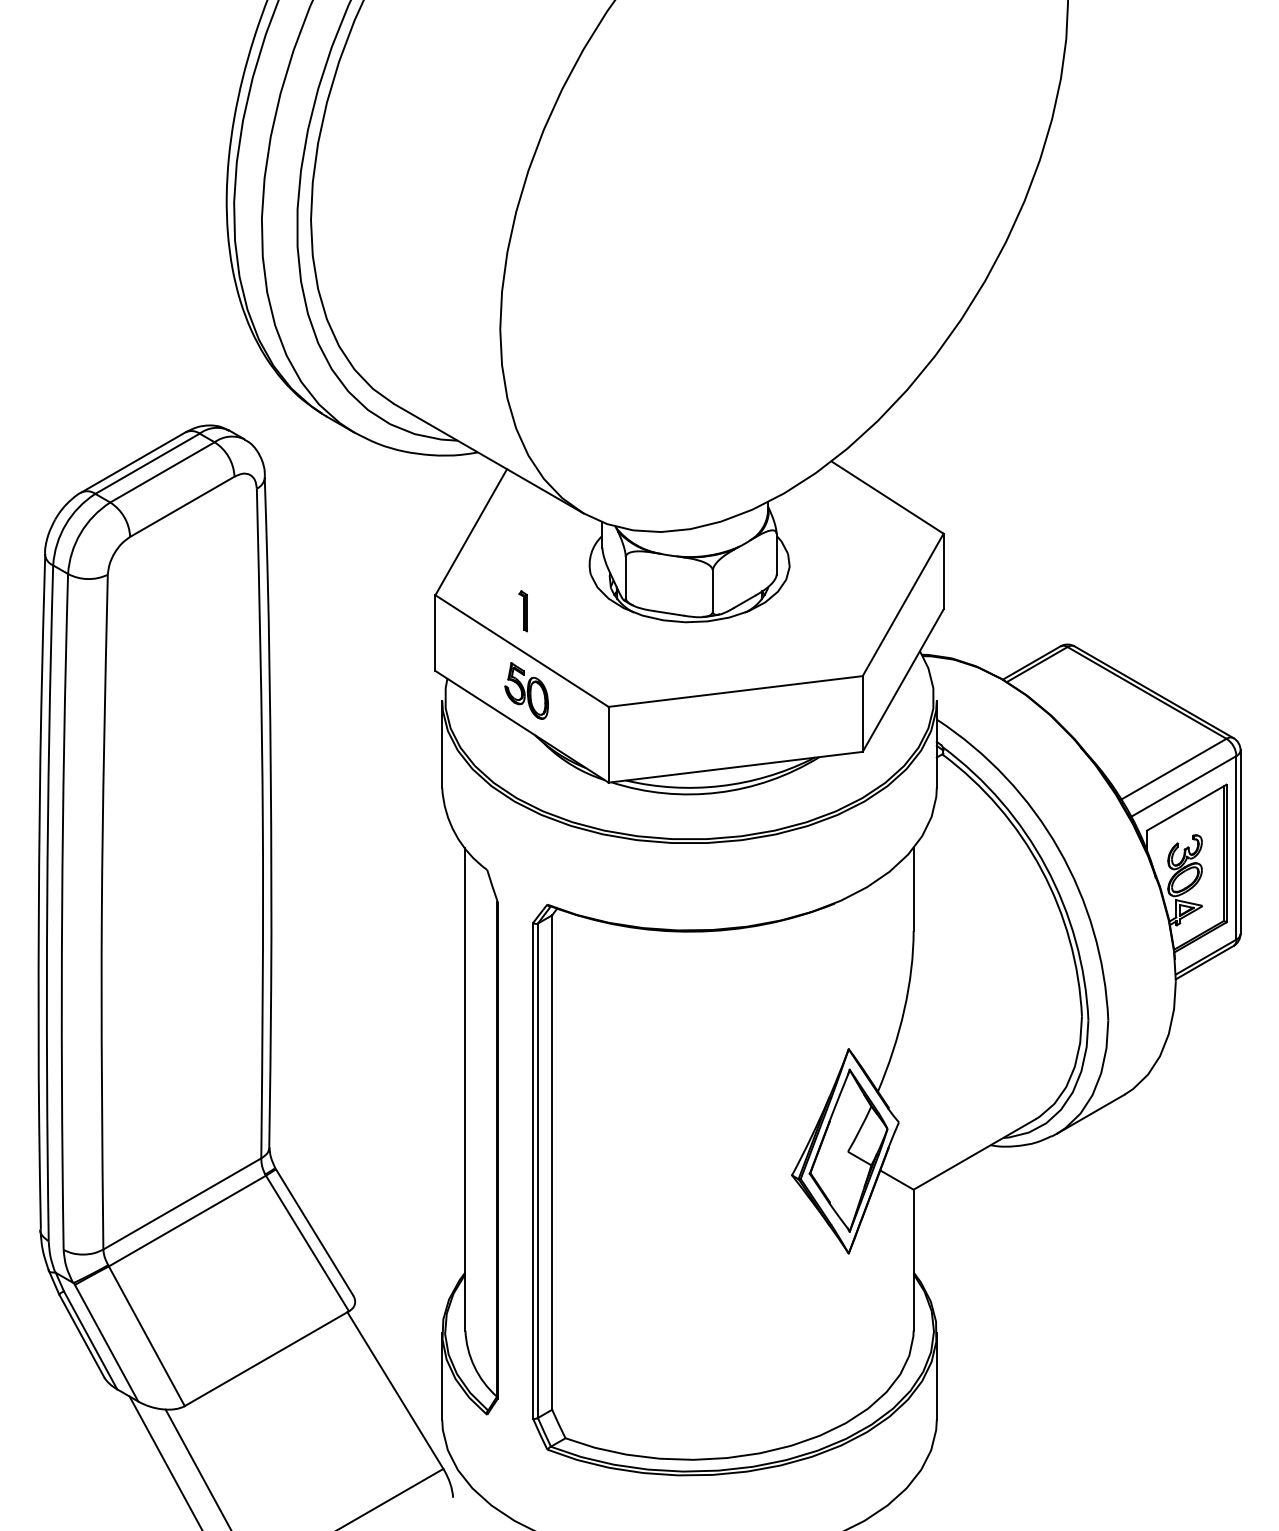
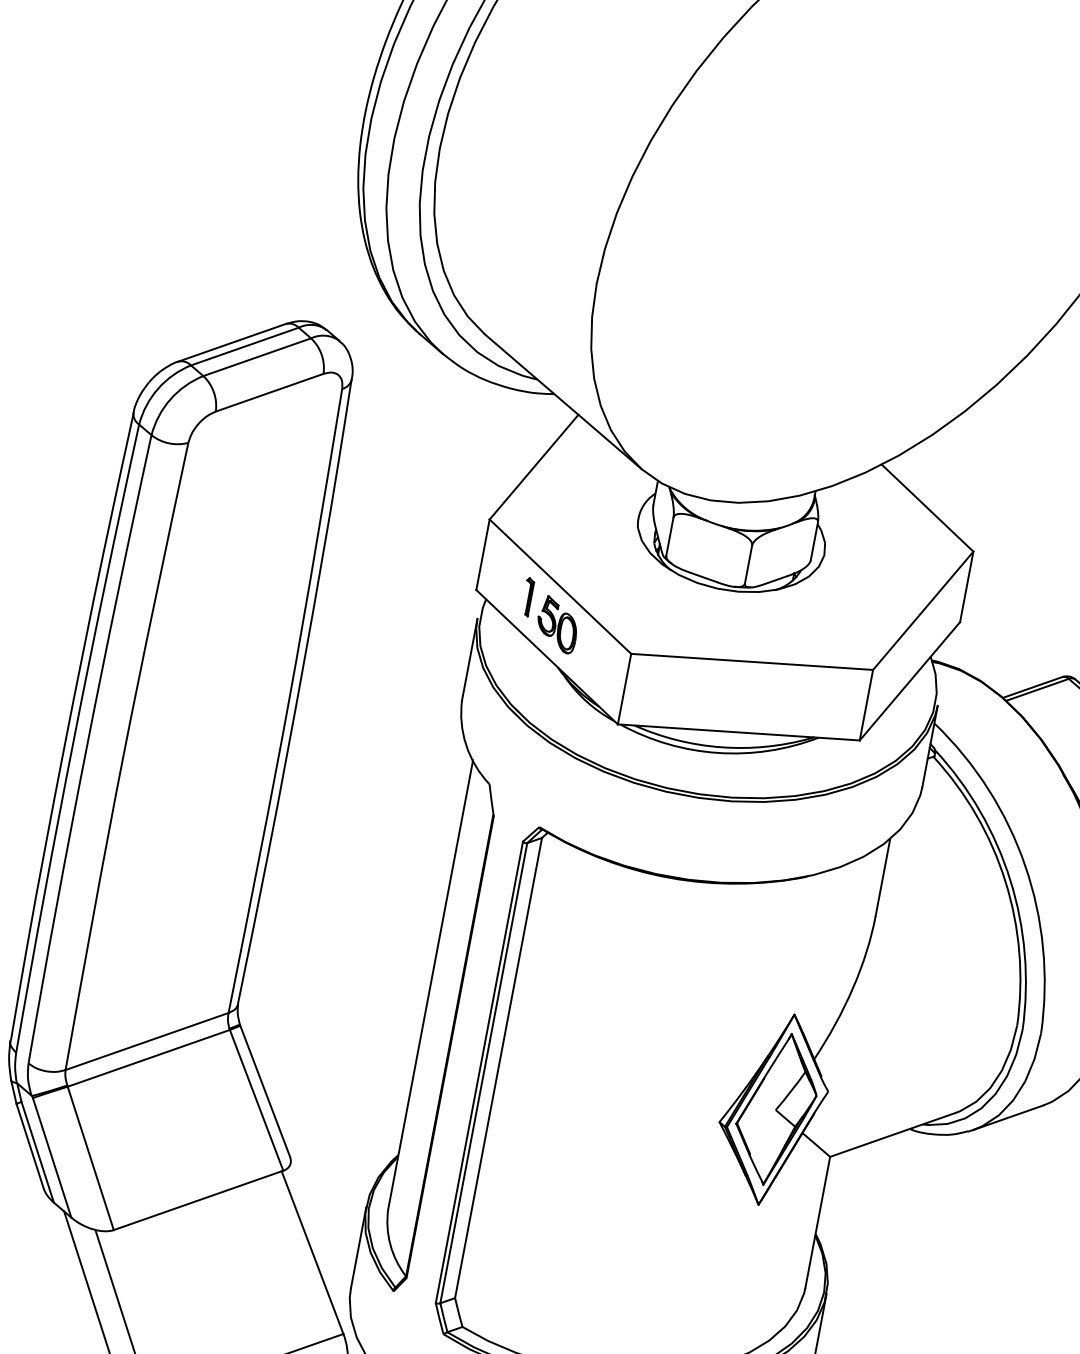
part: (522, 611) -> (527, 597), moved

